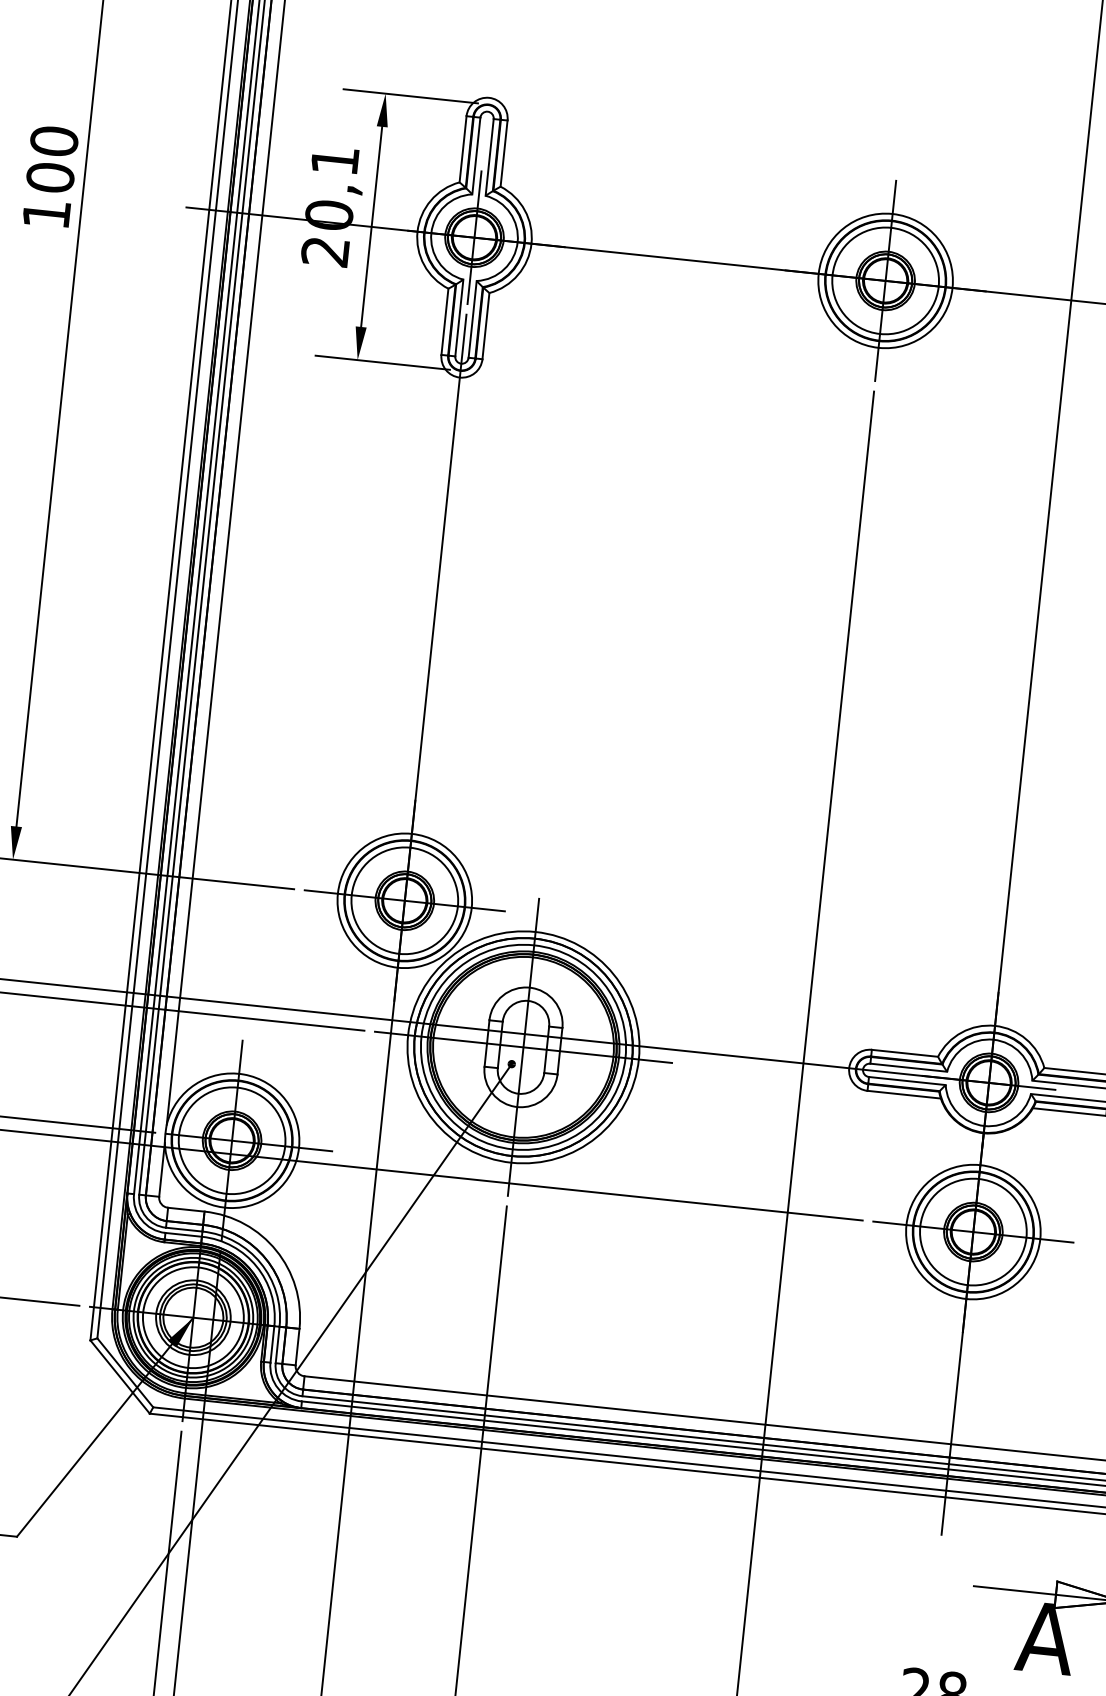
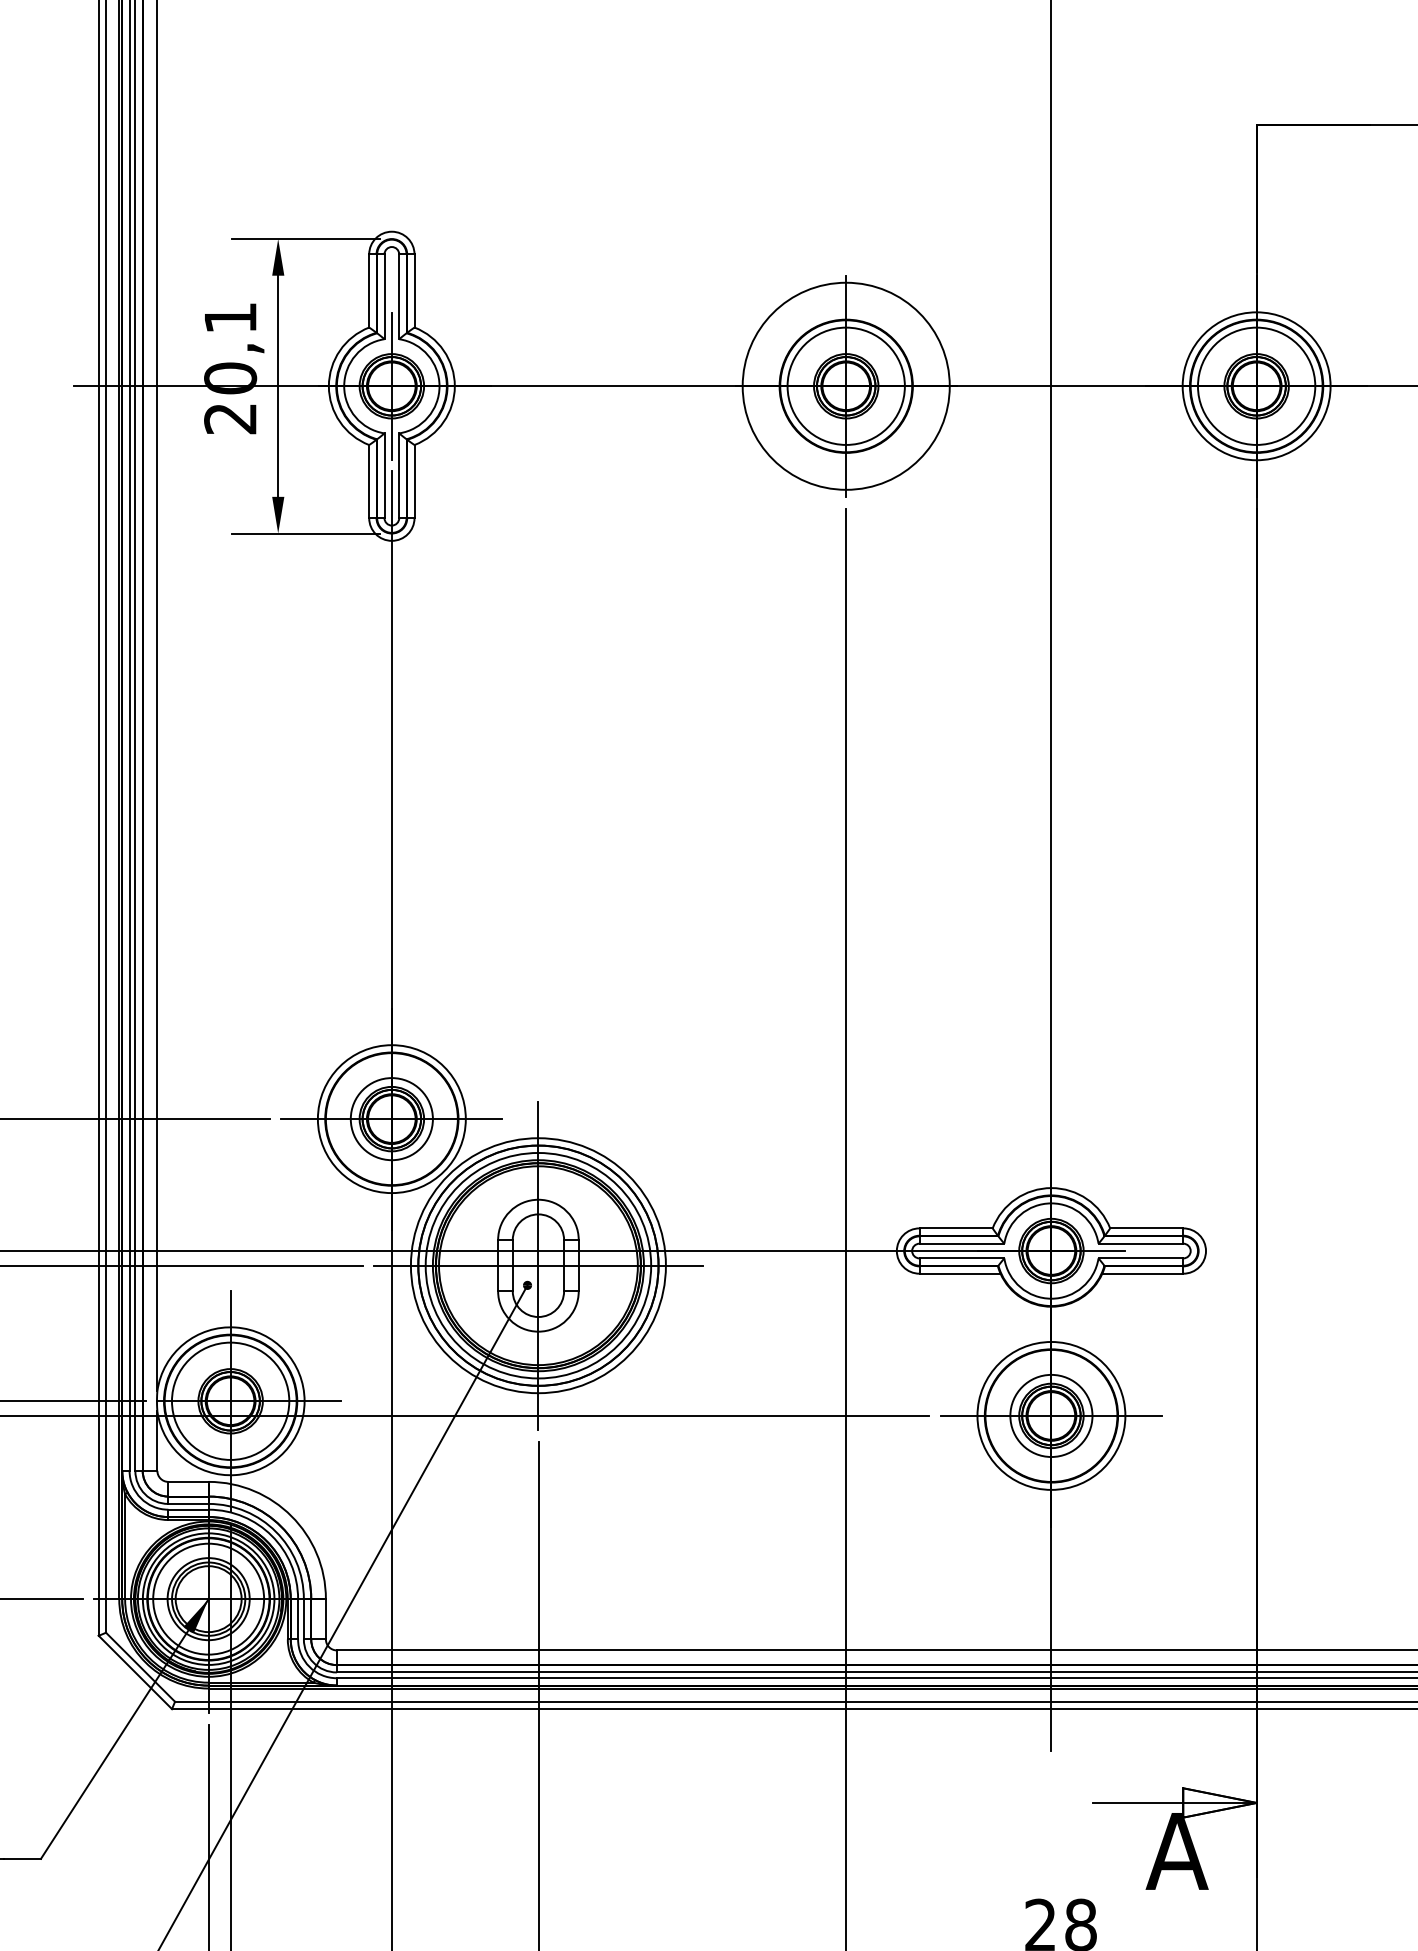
circle: (885, 281) -> (846, 386), size x1.4
circle: (404, 900) -> (391, 1118), size x0.7
circle: (973, 1231) -> (1051, 1415), size x0.7

